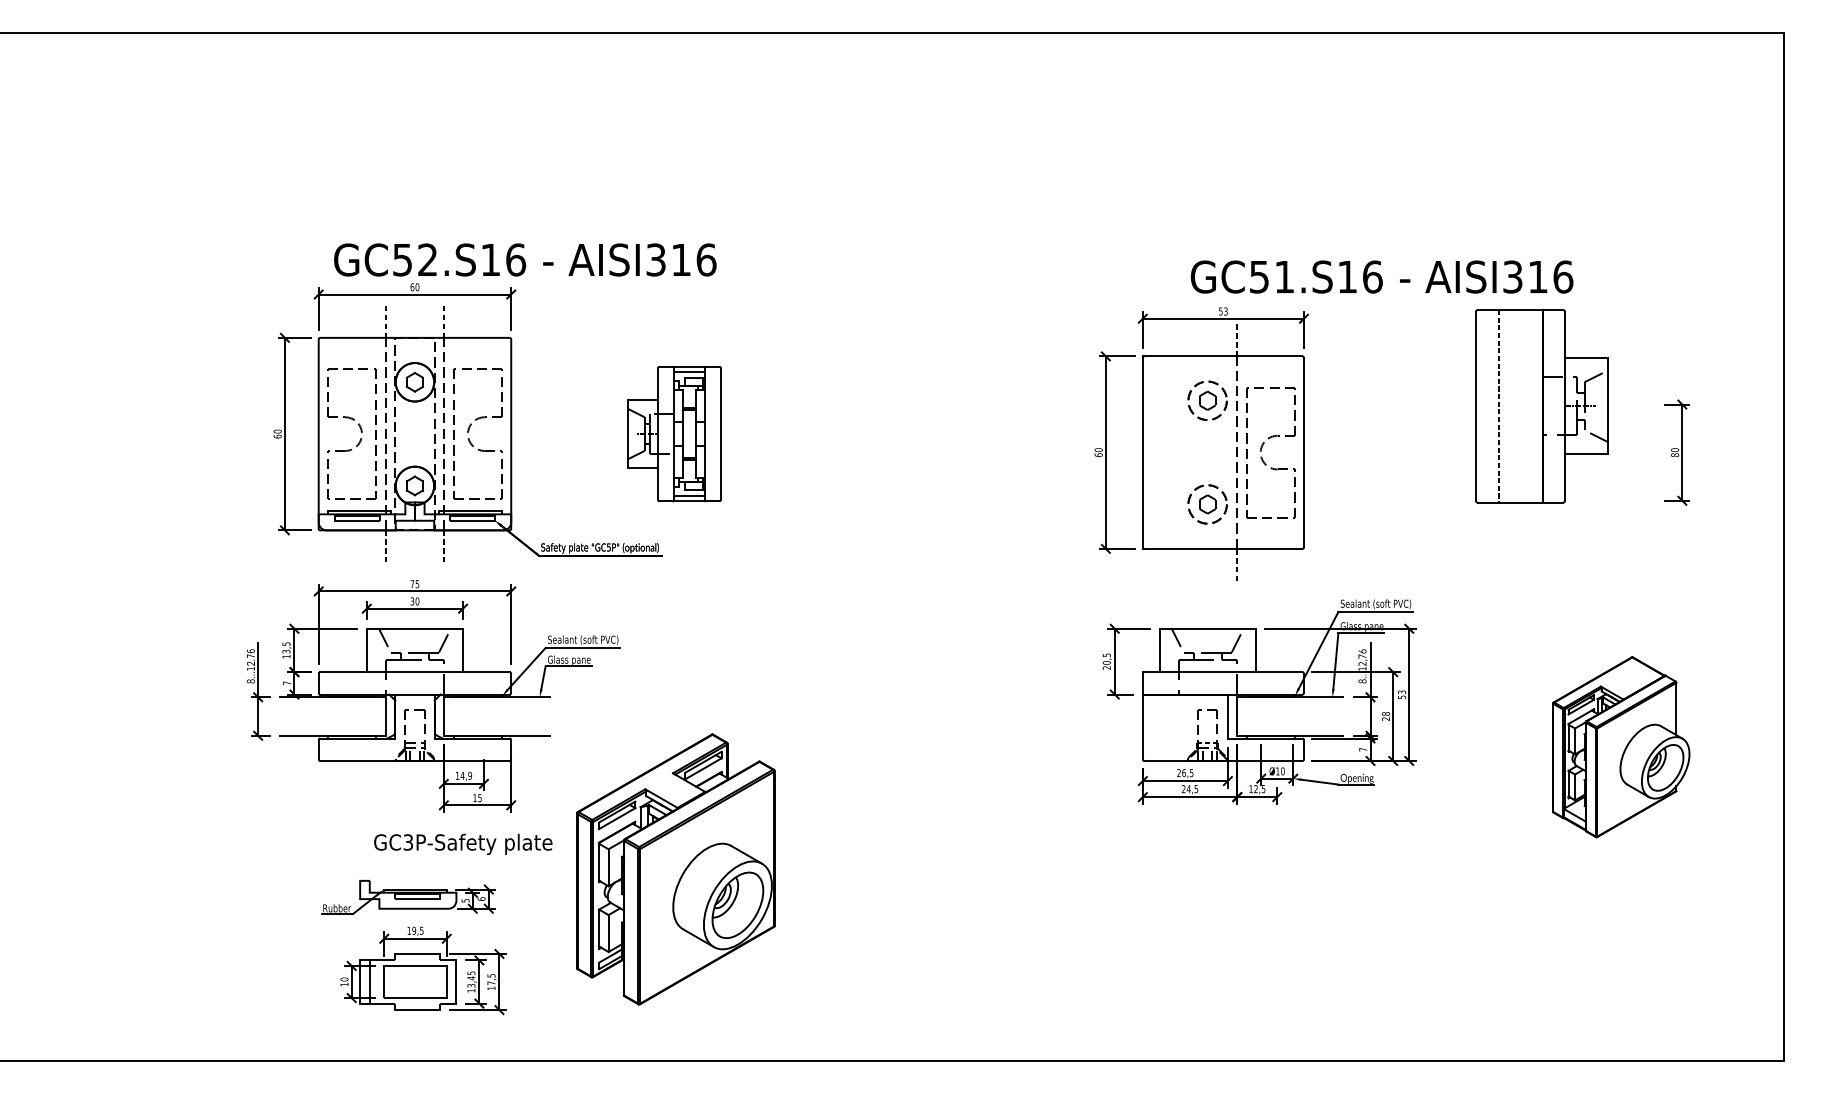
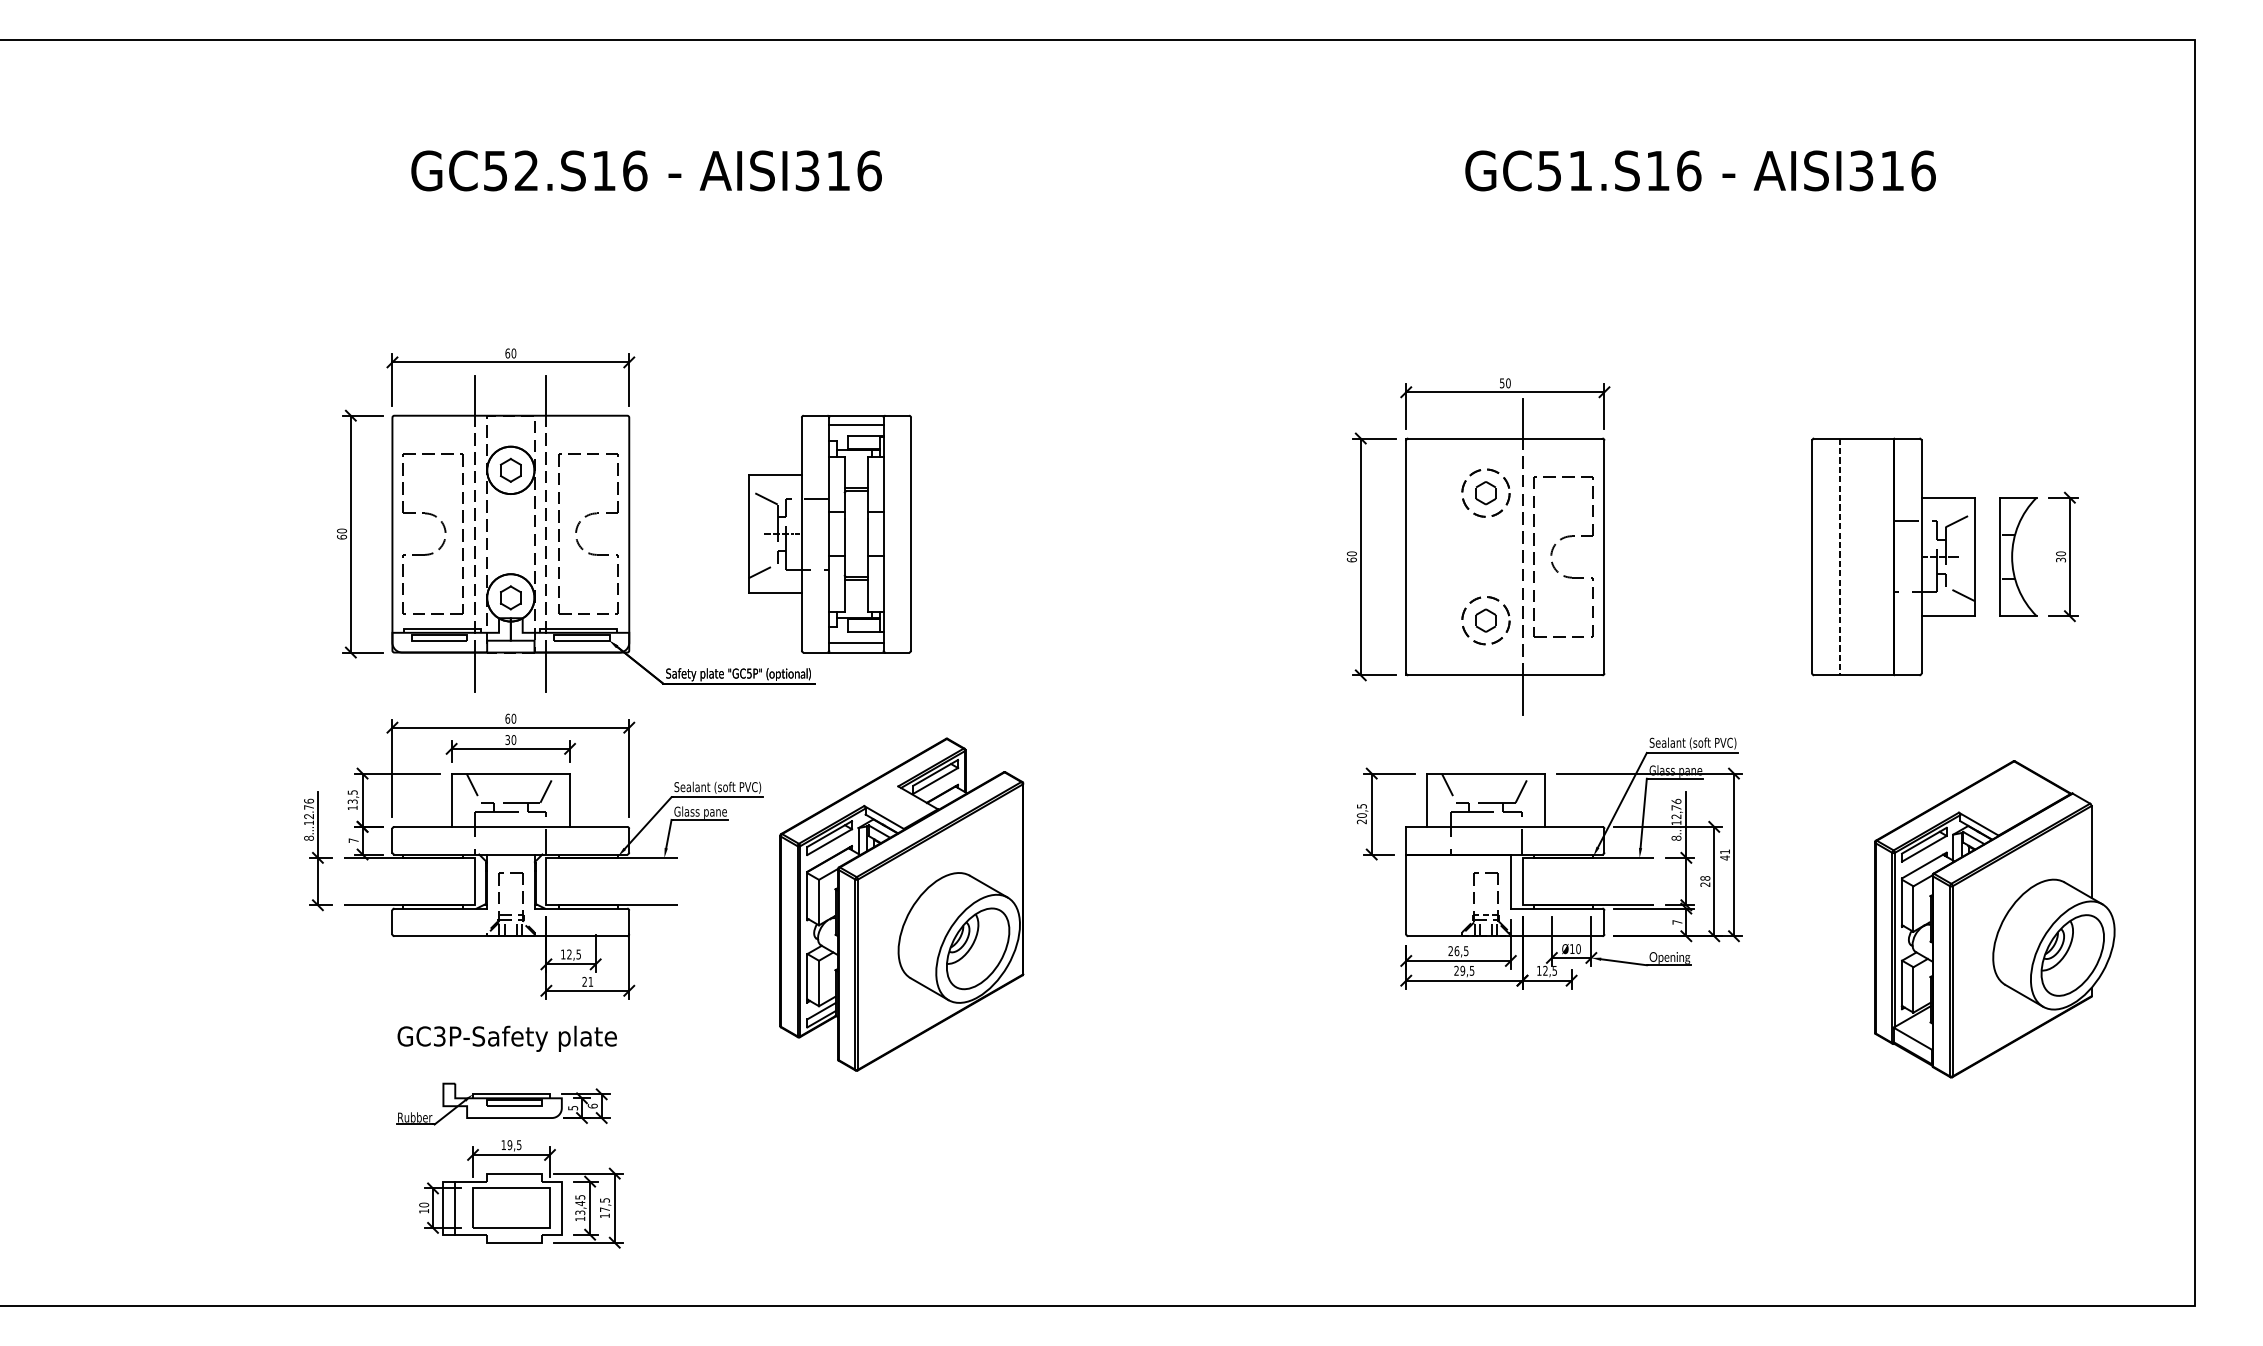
text: (525, 259) -> (646, 170), moved
text: (1382, 276) -> (1700, 170), moved
text: (1225, 311) -> (1508, 383), 53 -> 50
line: (386, 322) -> (475, 396), dashed -> solid
line: (443, 322) -> (546, 396), dashed -> solid
line: (1237, 340) -> (1522, 418), dashed -> solid
part: (1542, 405) -> (1893, 556), moved
part: (674, 433) -> (829, 533), size x1.43
part: (1640, 452) -> (2018, 556), added
text: (1674, 454) -> (2060, 559), 80 -> 30
line: (386, 546) -> (475, 672), dashed -> solid
line: (443, 546) -> (546, 672), dashed -> solid
line: (1237, 565) -> (1522, 695), dashed -> solid
text: (414, 583) -> (510, 718), 75 -> 60
text: (1402, 694) -> (1725, 854), 53 -> 41
part: (1621, 747) -> (1994, 919), size x1.43
text: (465, 775) -> (573, 954), 14,9 -> 12,5
text: (1188, 788) -> (1462, 970), 24,5 -> 29,5
text: (477, 797) -> (587, 981), 15 -> 21
text: (462, 844) -> (506, 1038), moved
part: (675, 869) -> (901, 904), moved

